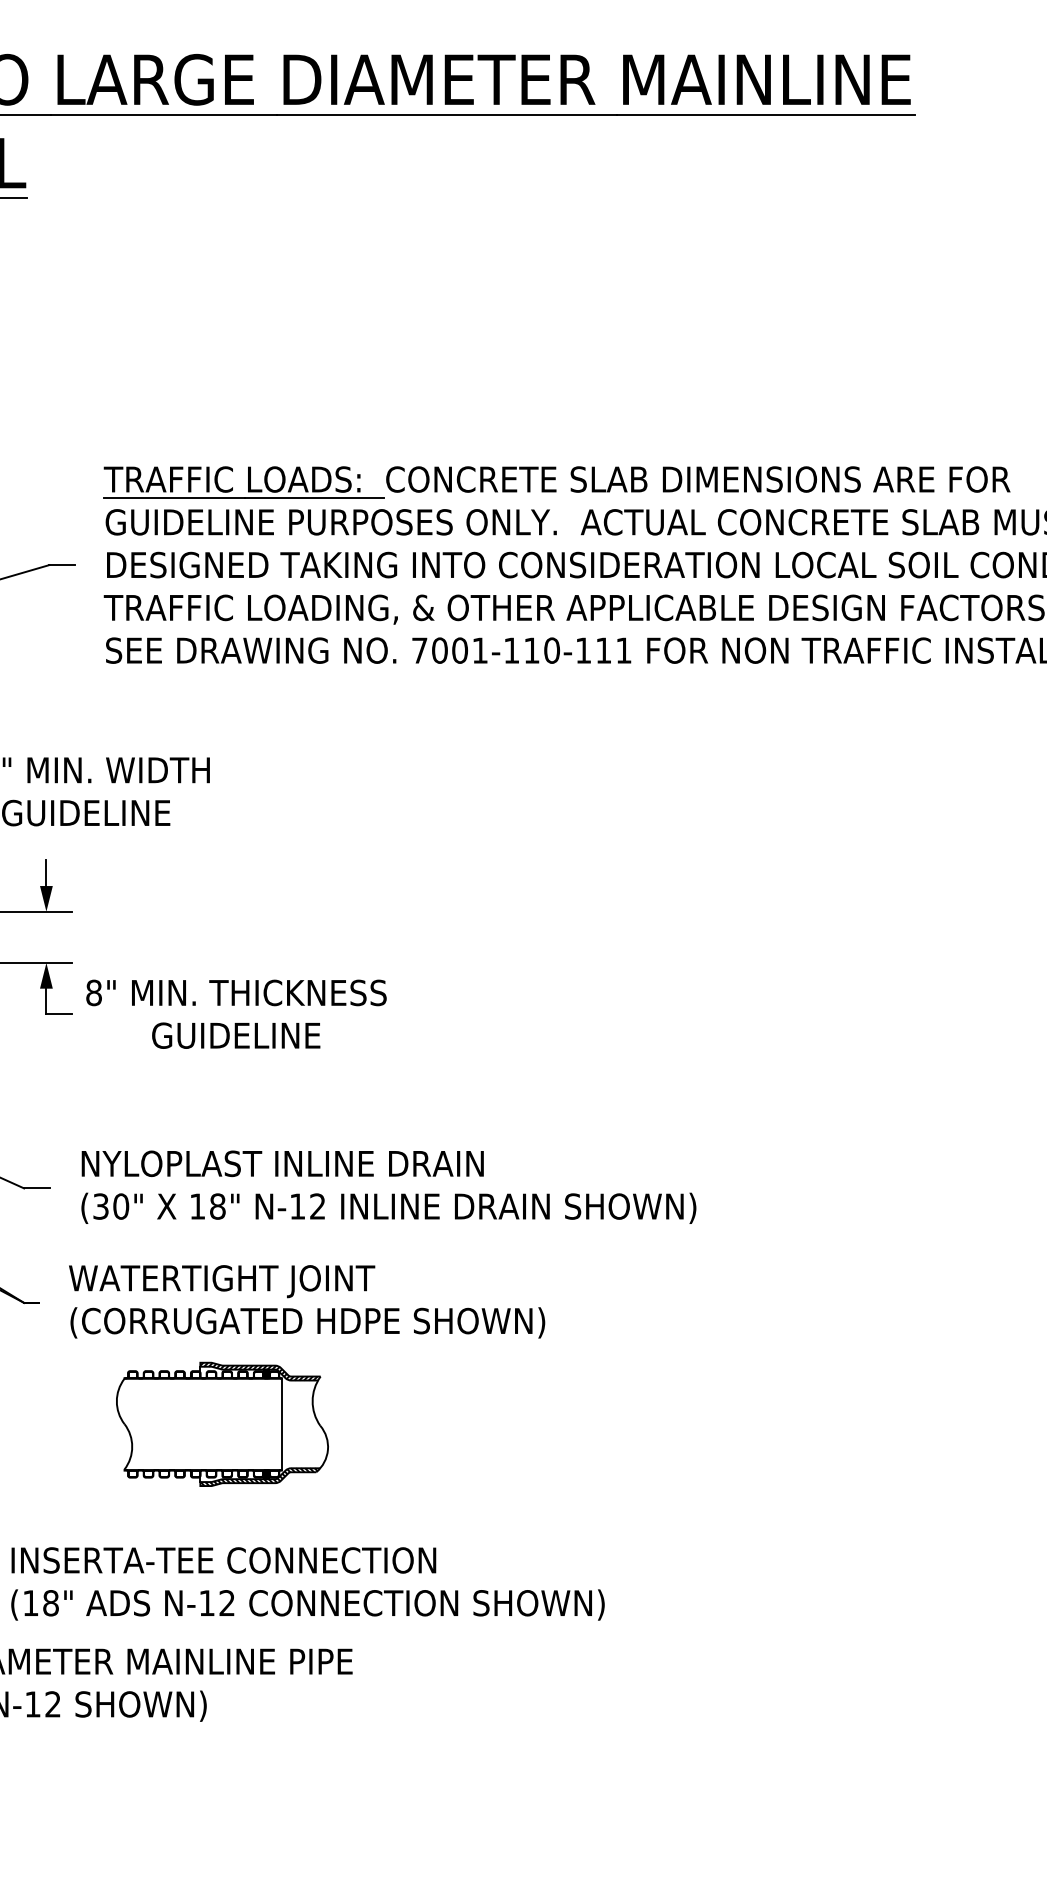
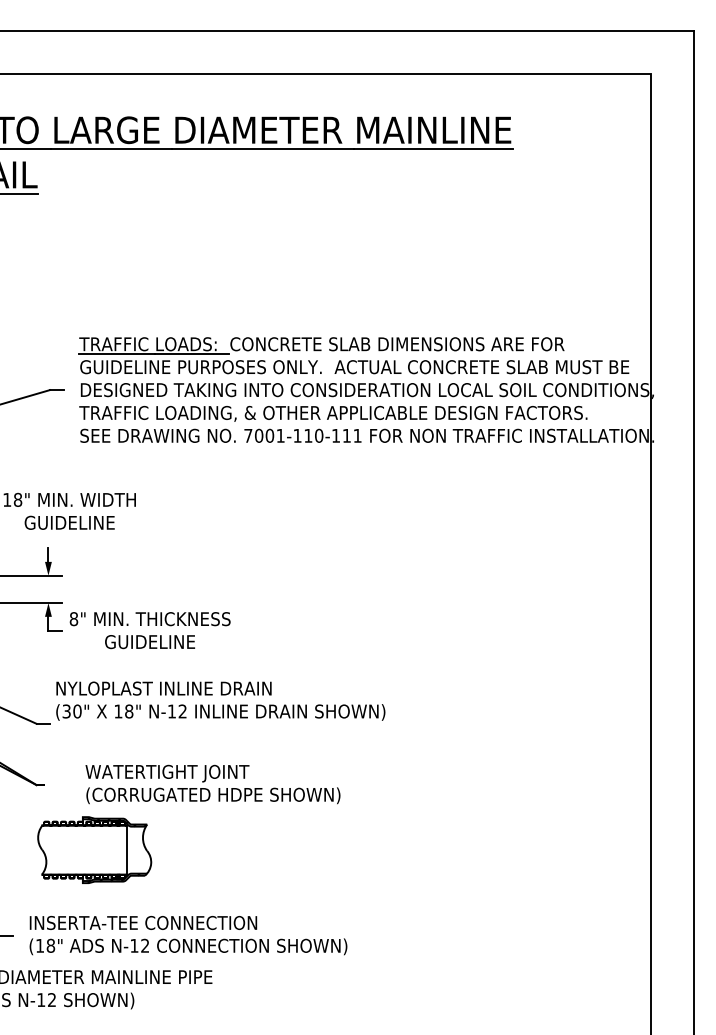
text: (388, 1186) -> (220, 700), moved
text: (306, 1301) -> (212, 784), moved
part: (222, 1423) -> (94, 849), moved

